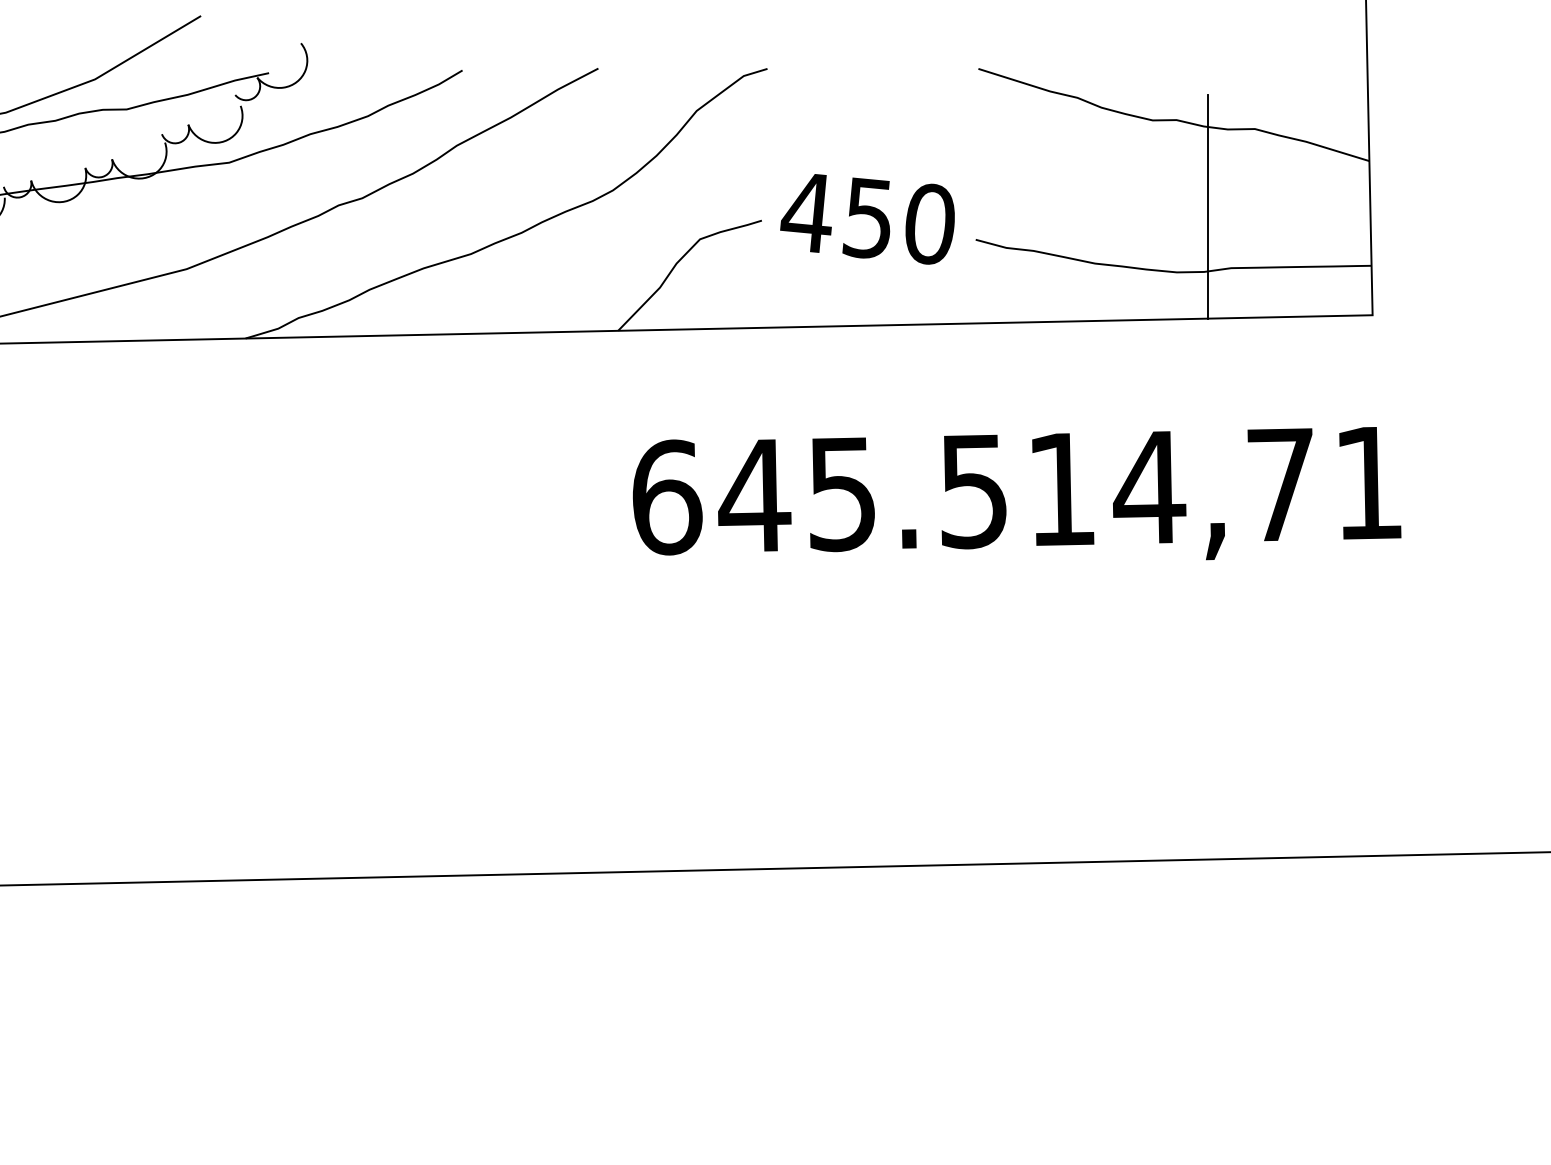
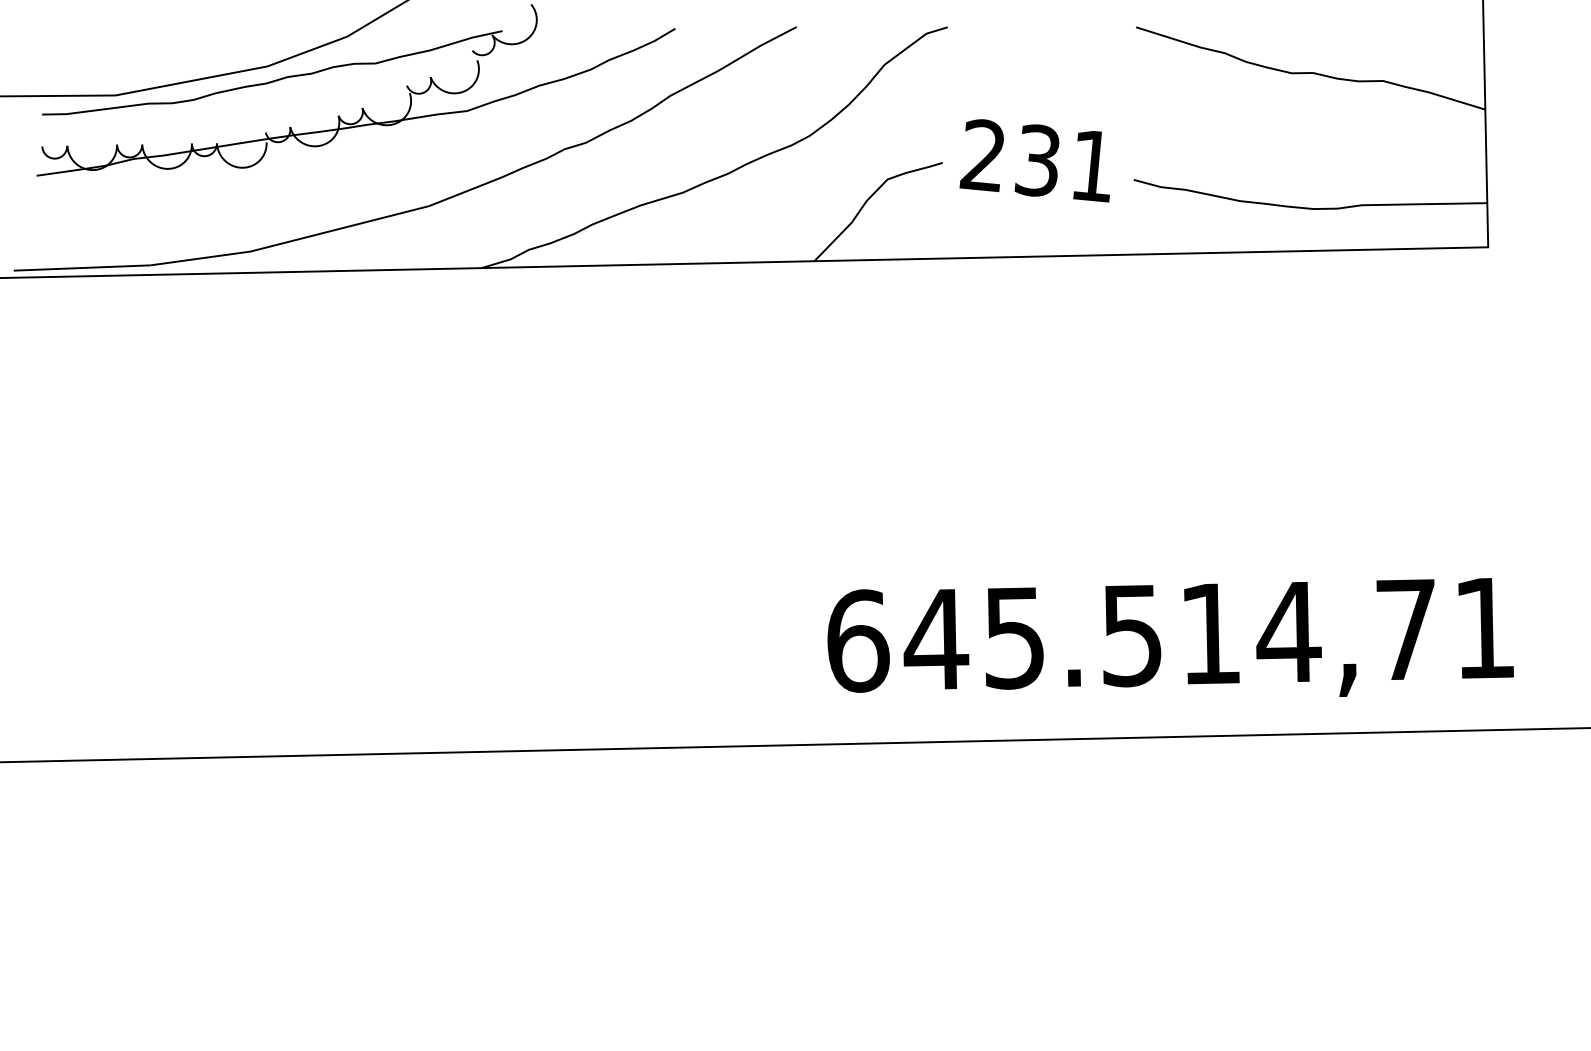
line: (1208, 206) -> (1341, 150), removed
text: (867, 218) -> (1037, 160), 450 -> 231
text: (1016, 493) -> (1170, 637), moved

